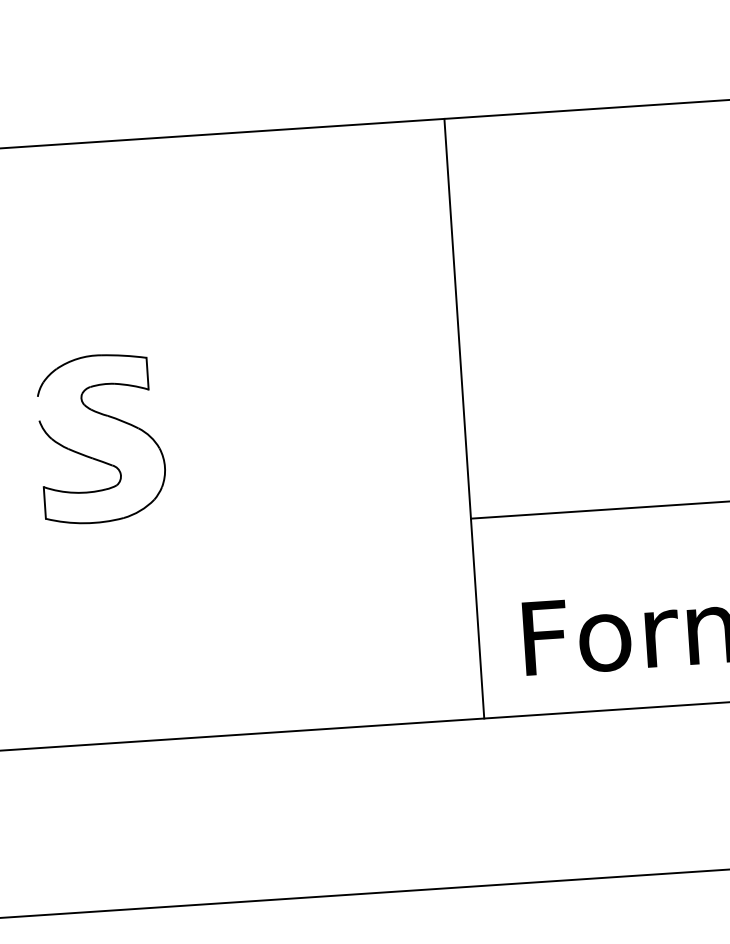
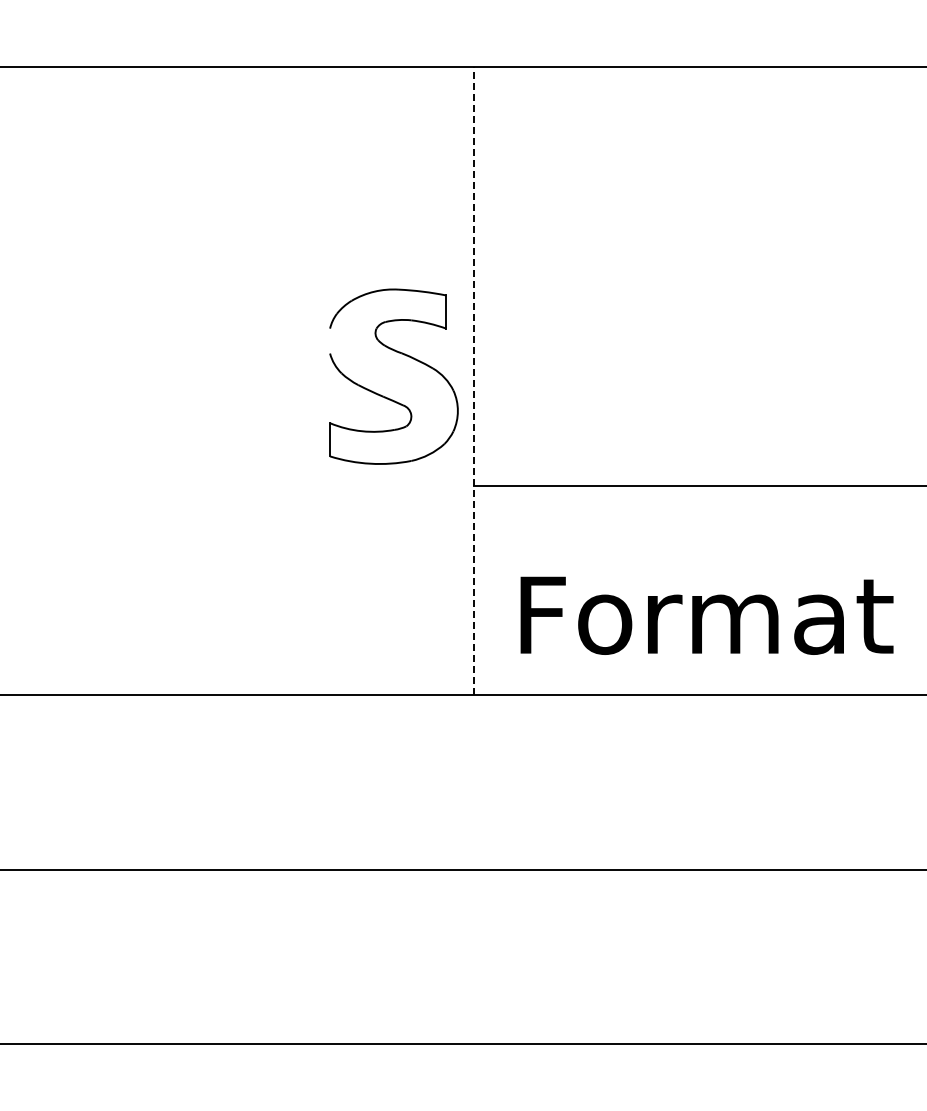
line: (464, 418) -> (473, 380), solid -> dashed
part: (93, 457) -> (383, 395), moved

